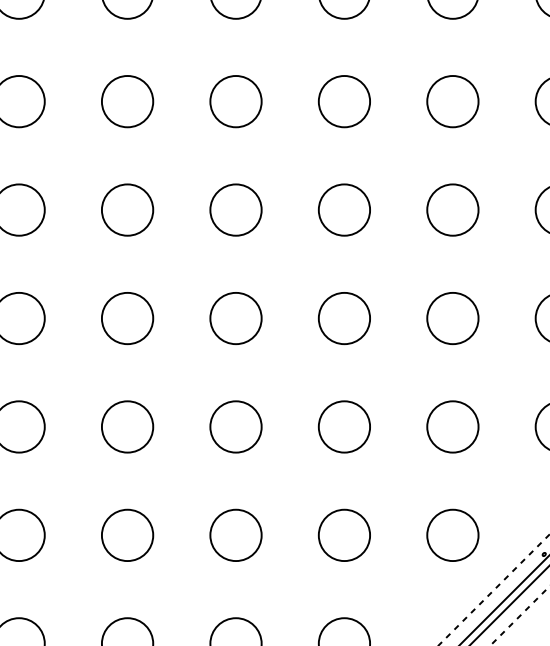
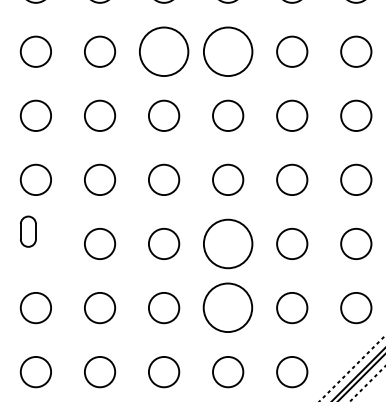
circle: (126, 101) -> (163, 51), size x1.6
circle: (236, 101) -> (228, 51), size x1.6
circle: (236, 426) -> (228, 243), size x1.6
circle: (236, 536) -> (228, 308), size x1.6

